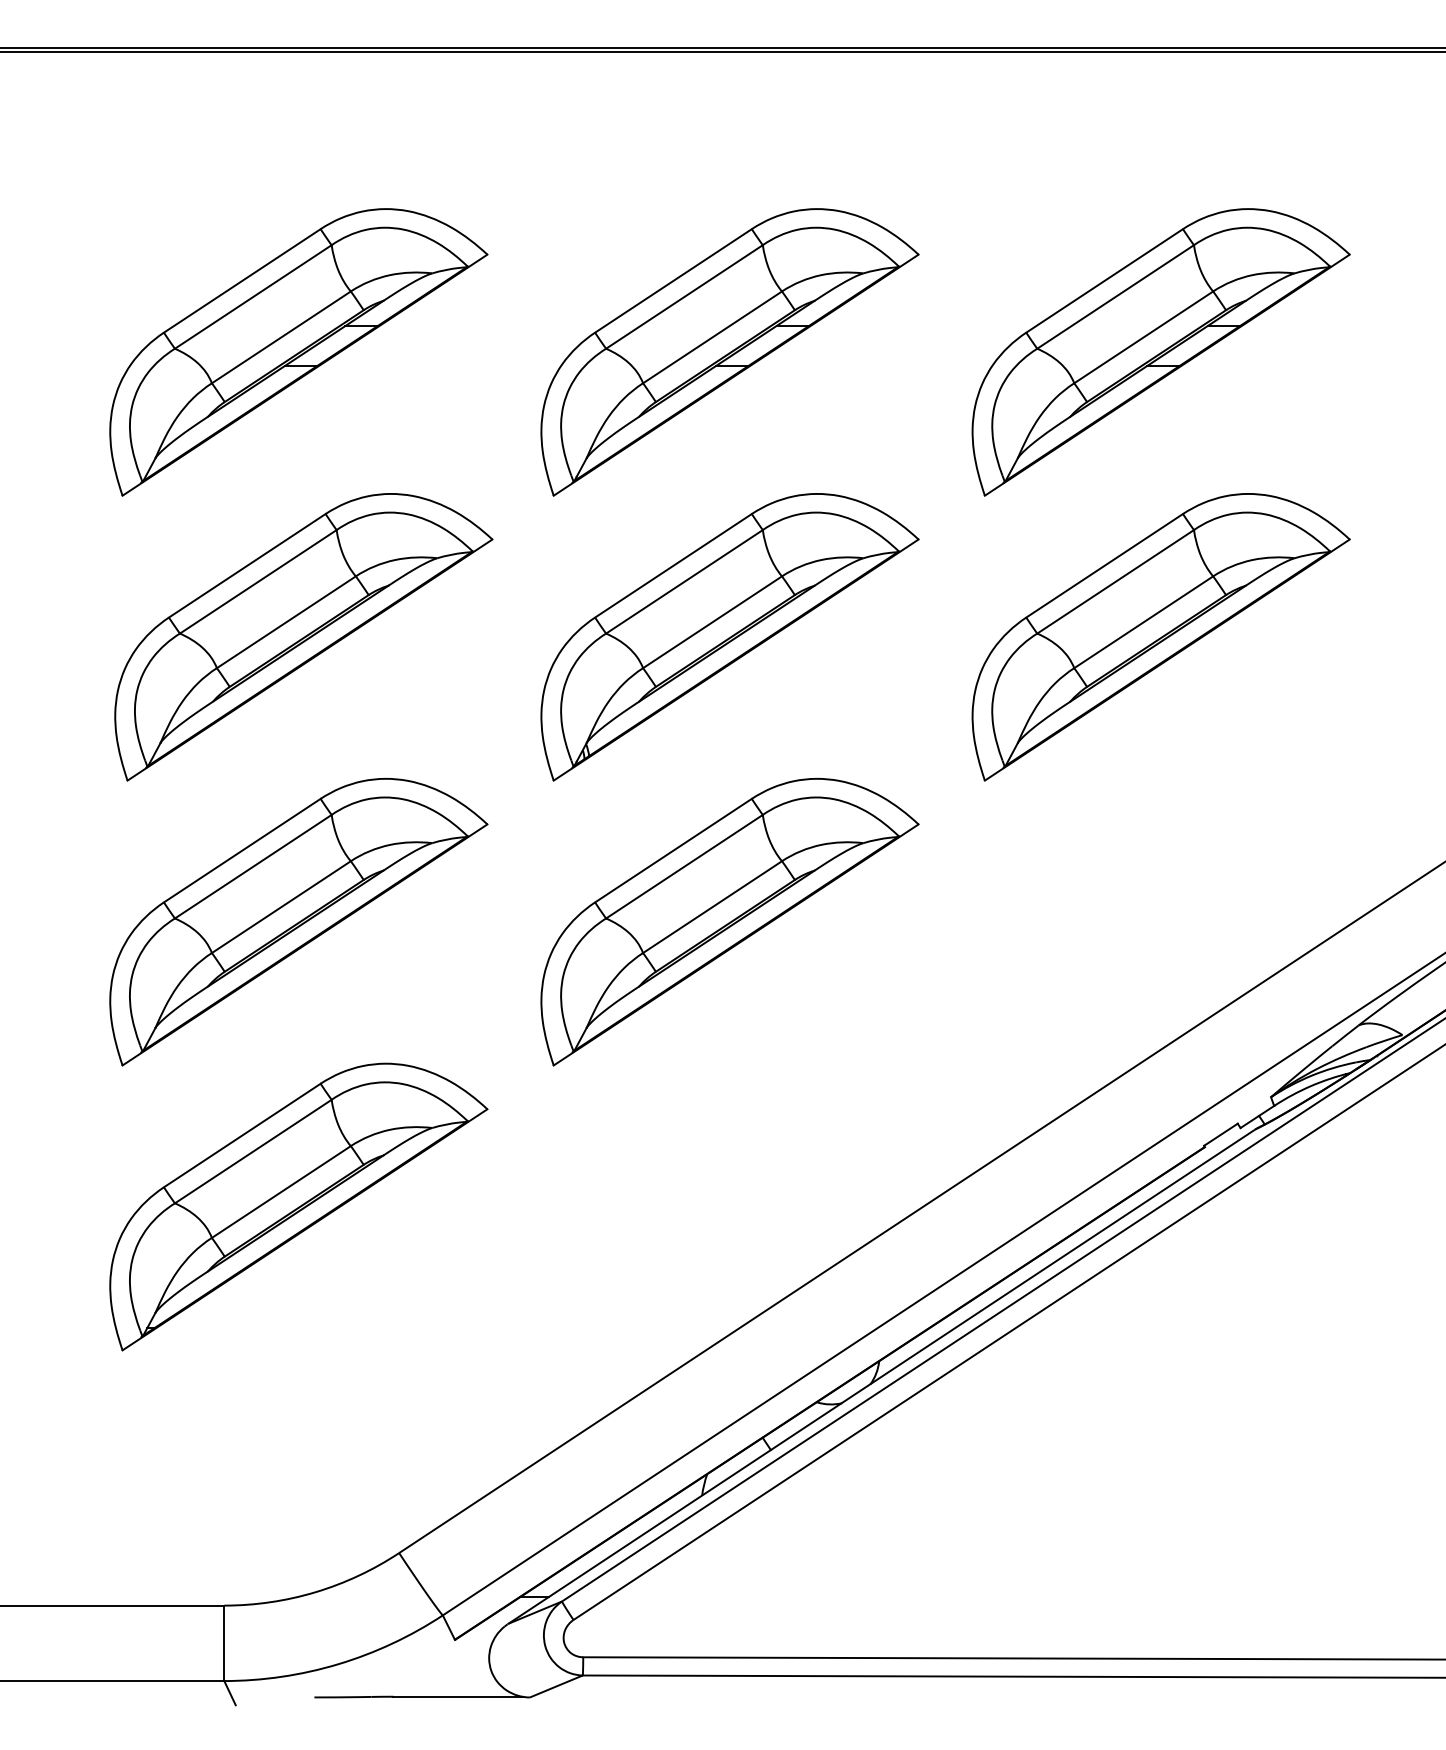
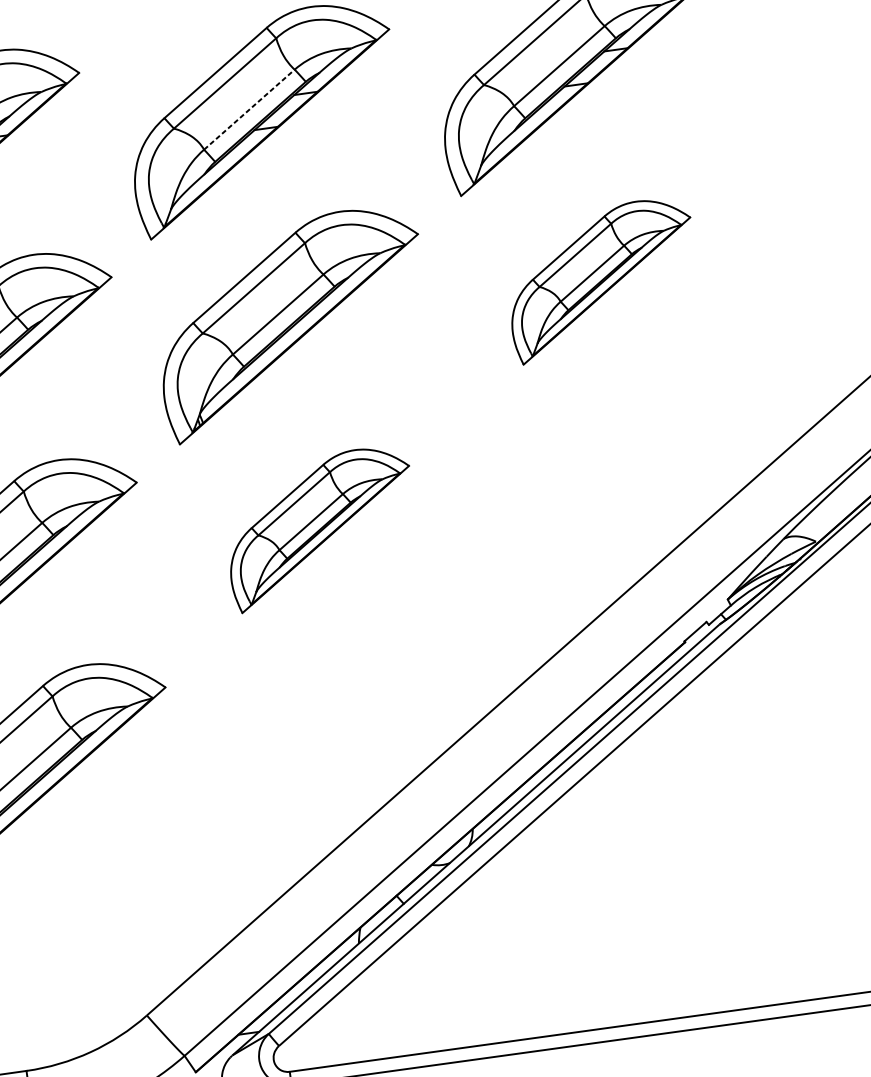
line: (712, 337) -> (249, 109), solid -> dashed
part: (1160, 637) -> (601, 280), size x0.7
part: (729, 922) -> (320, 528), size x0.7

